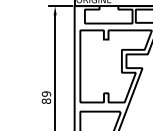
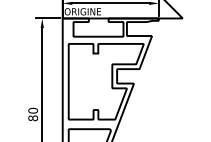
text: (45, 93) -> (32, 110), 89 -> 80

